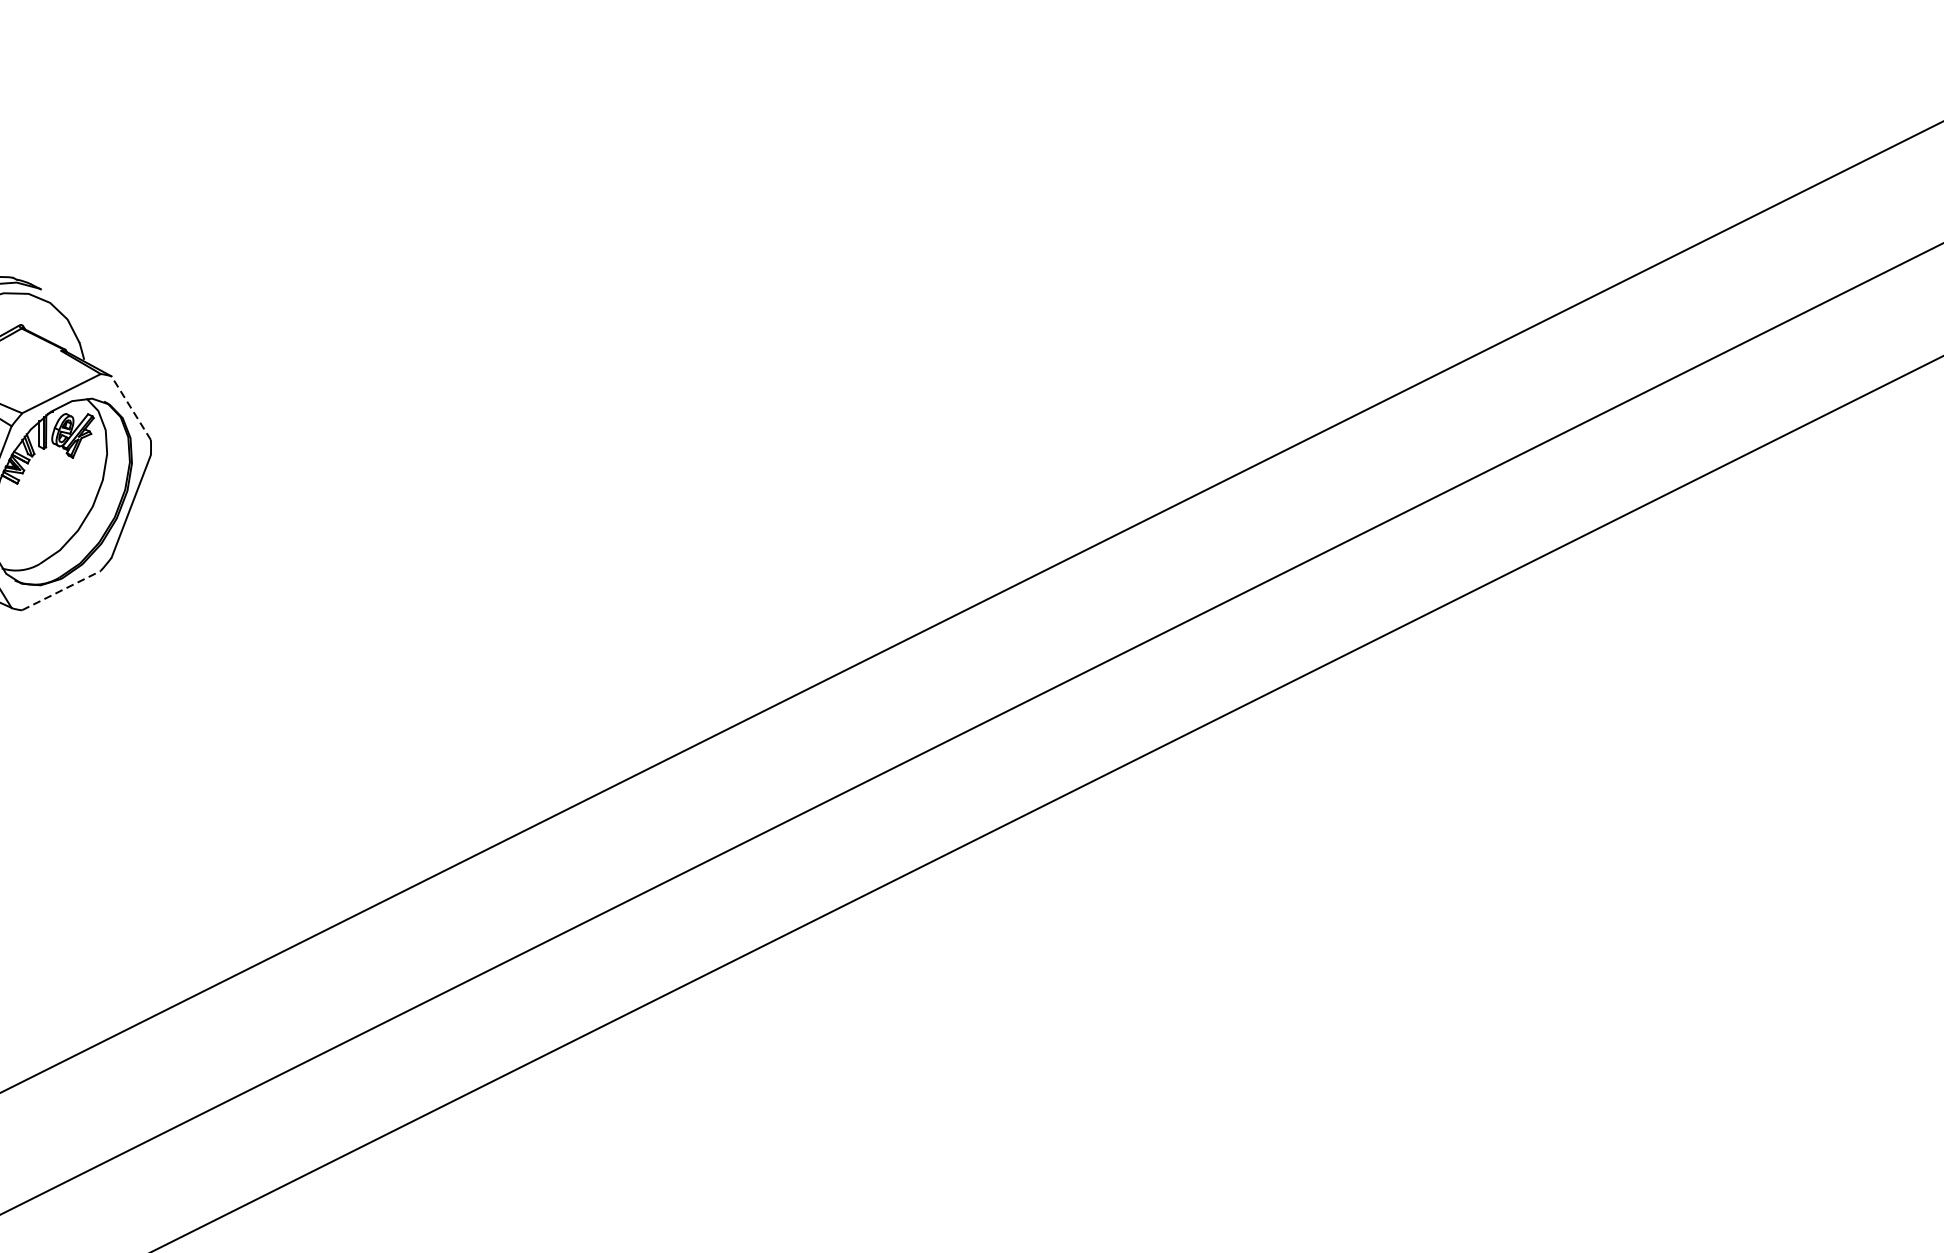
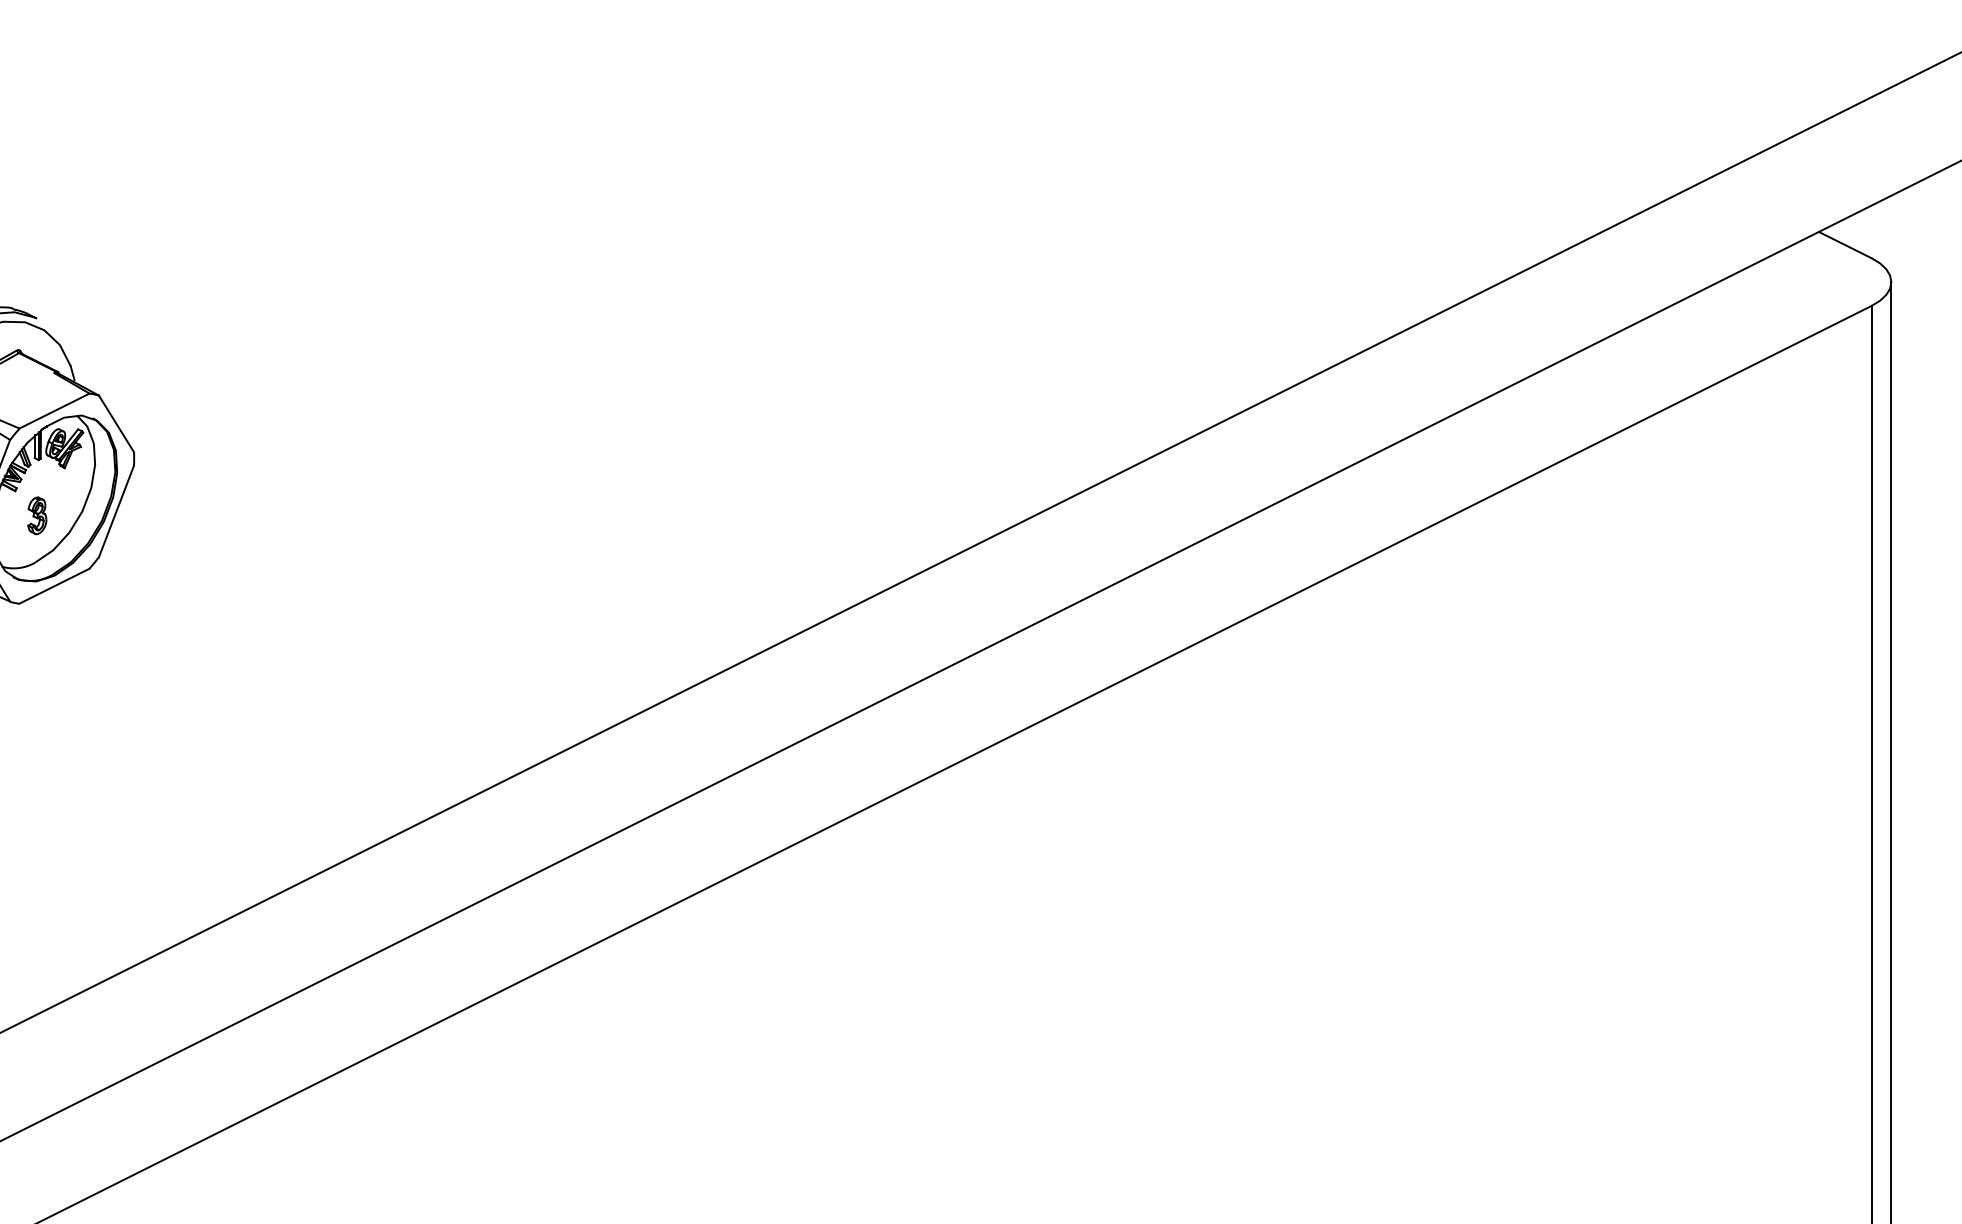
line: (131, 407) -> (116, 423), dashed -> solid
part: (42, 511) -> (37, 515), added
line: (62, 589) -> (55, 585), dashed -> solid

